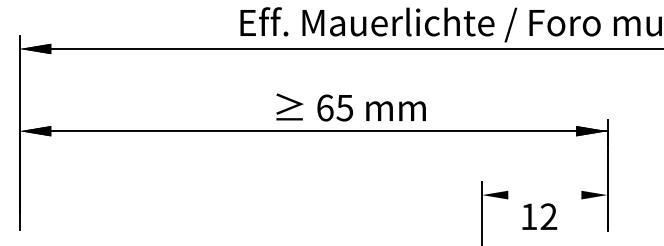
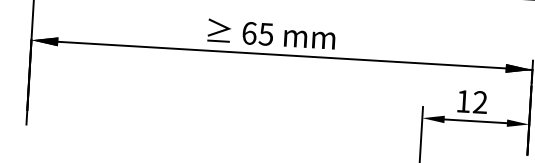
text: (350, 107) -> (271, 34), moved
line: (544, 195) -> (475, 121), added
text: (539, 216) -> (472, 101), moved

